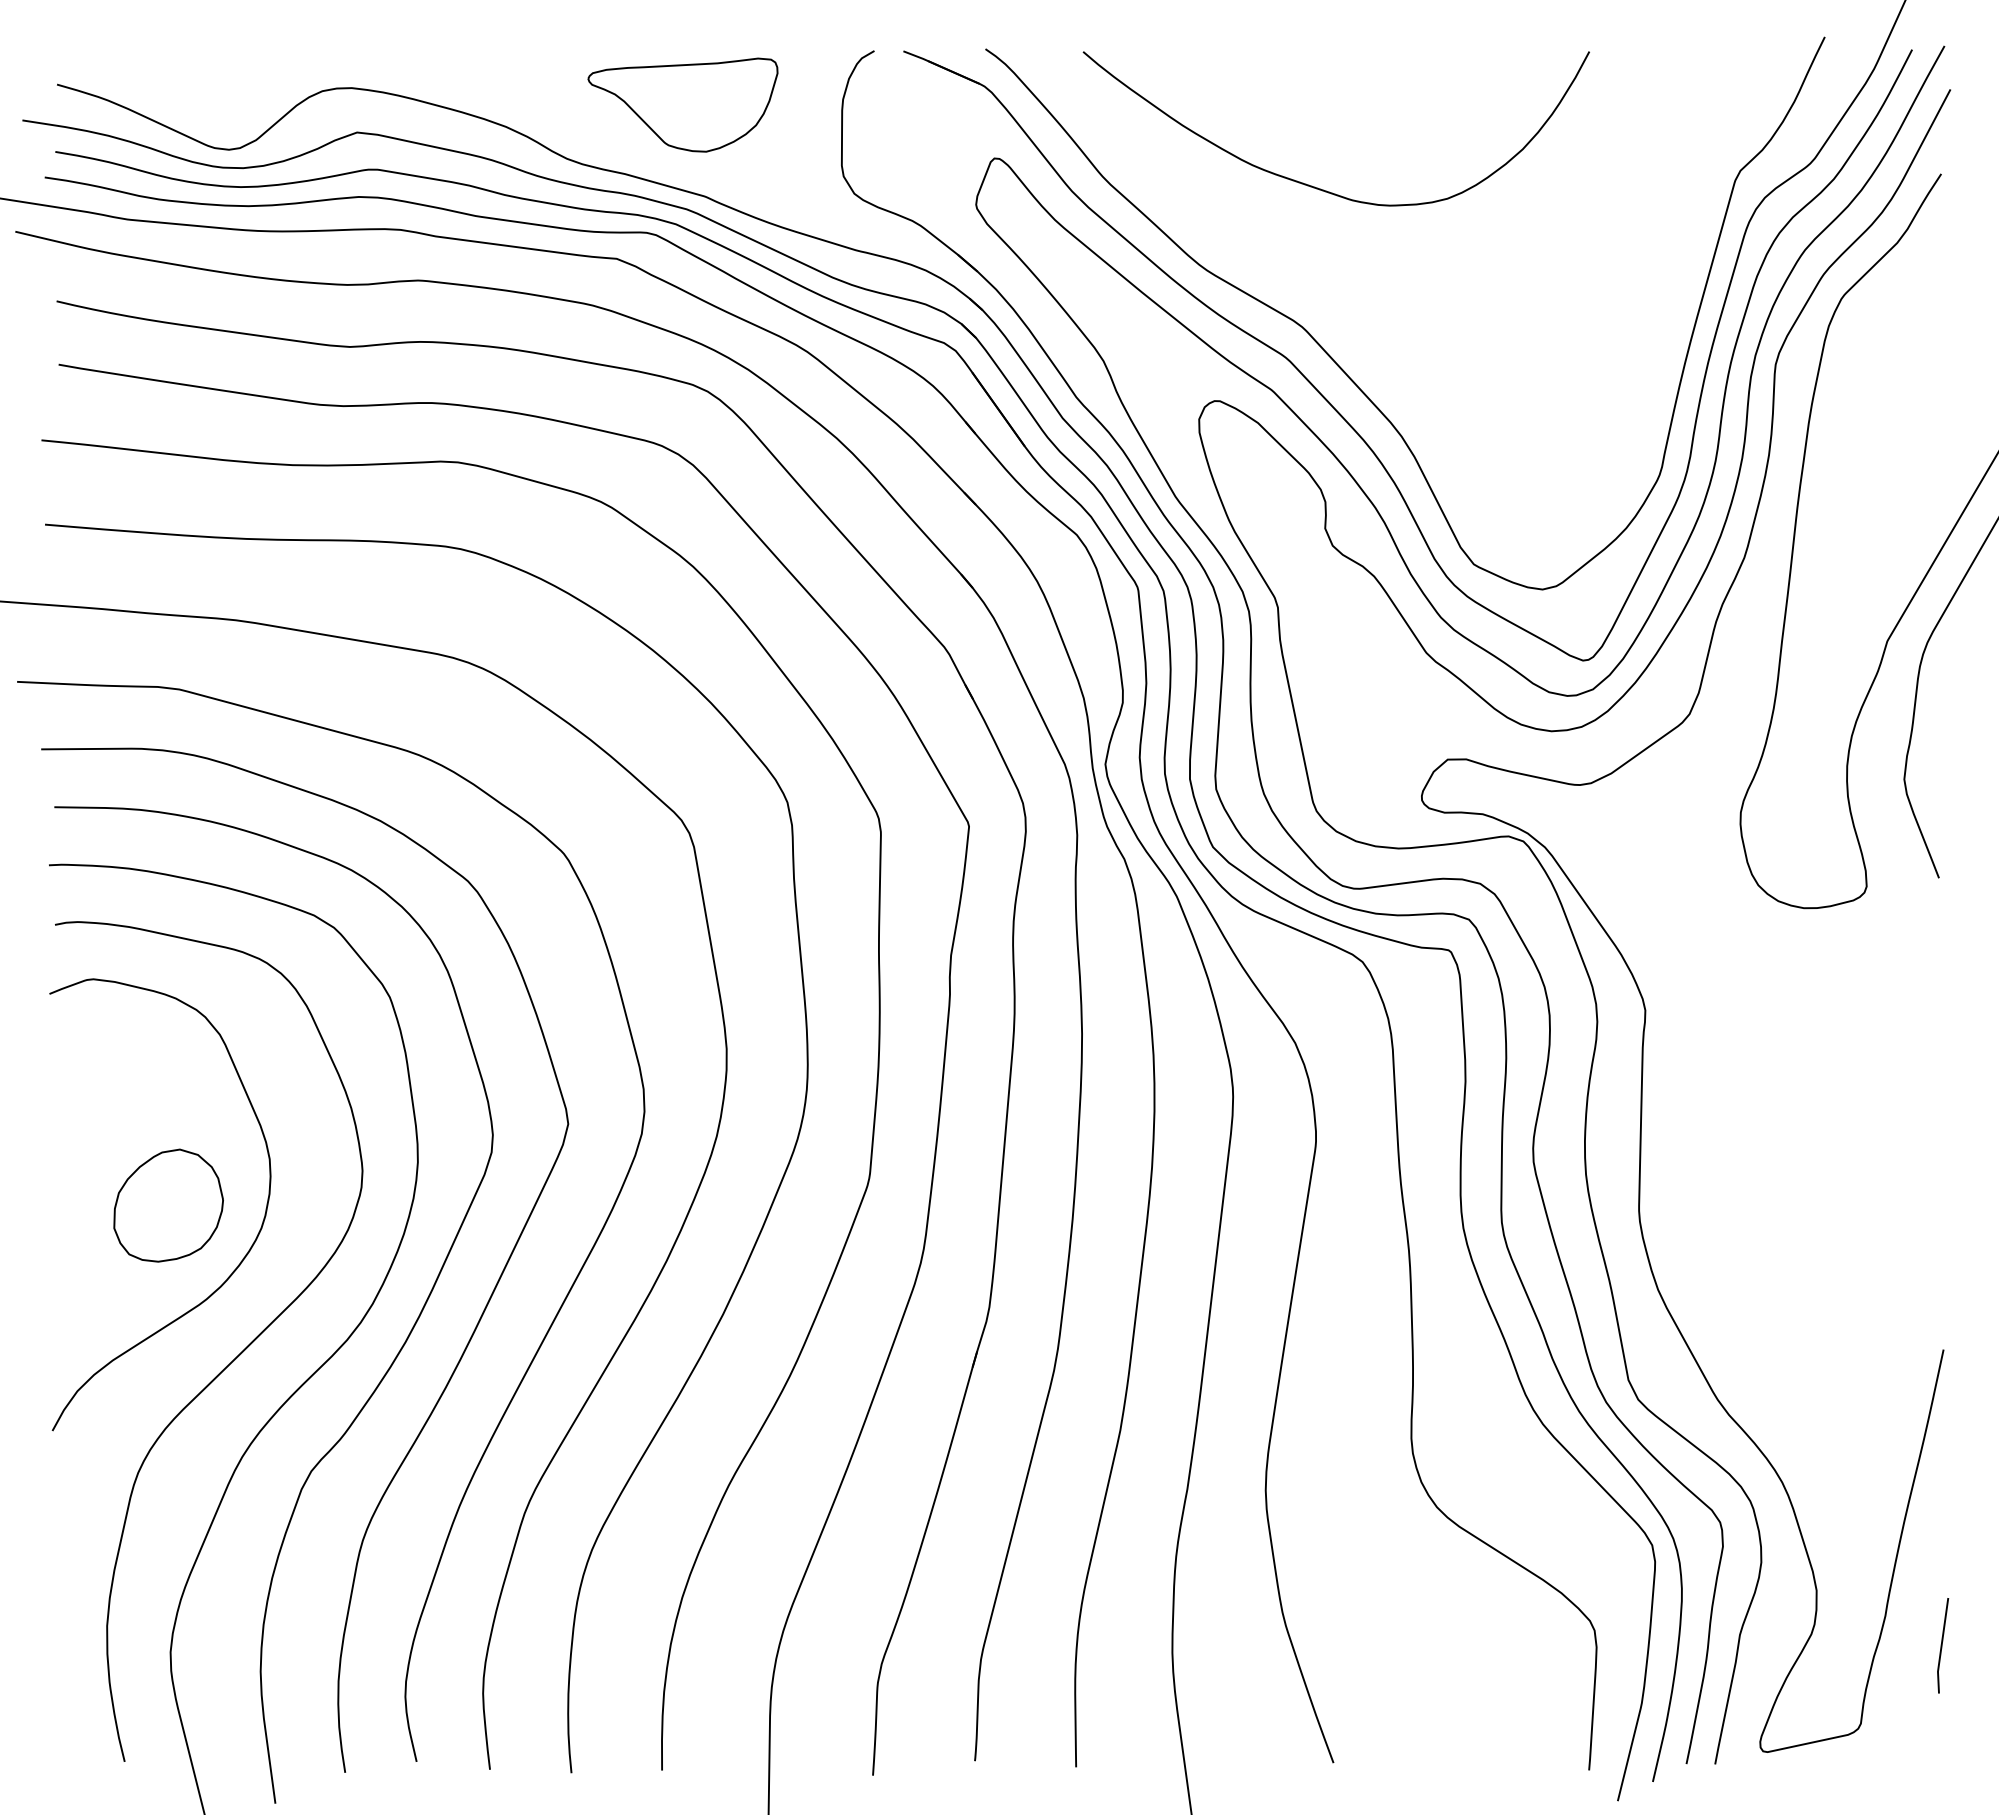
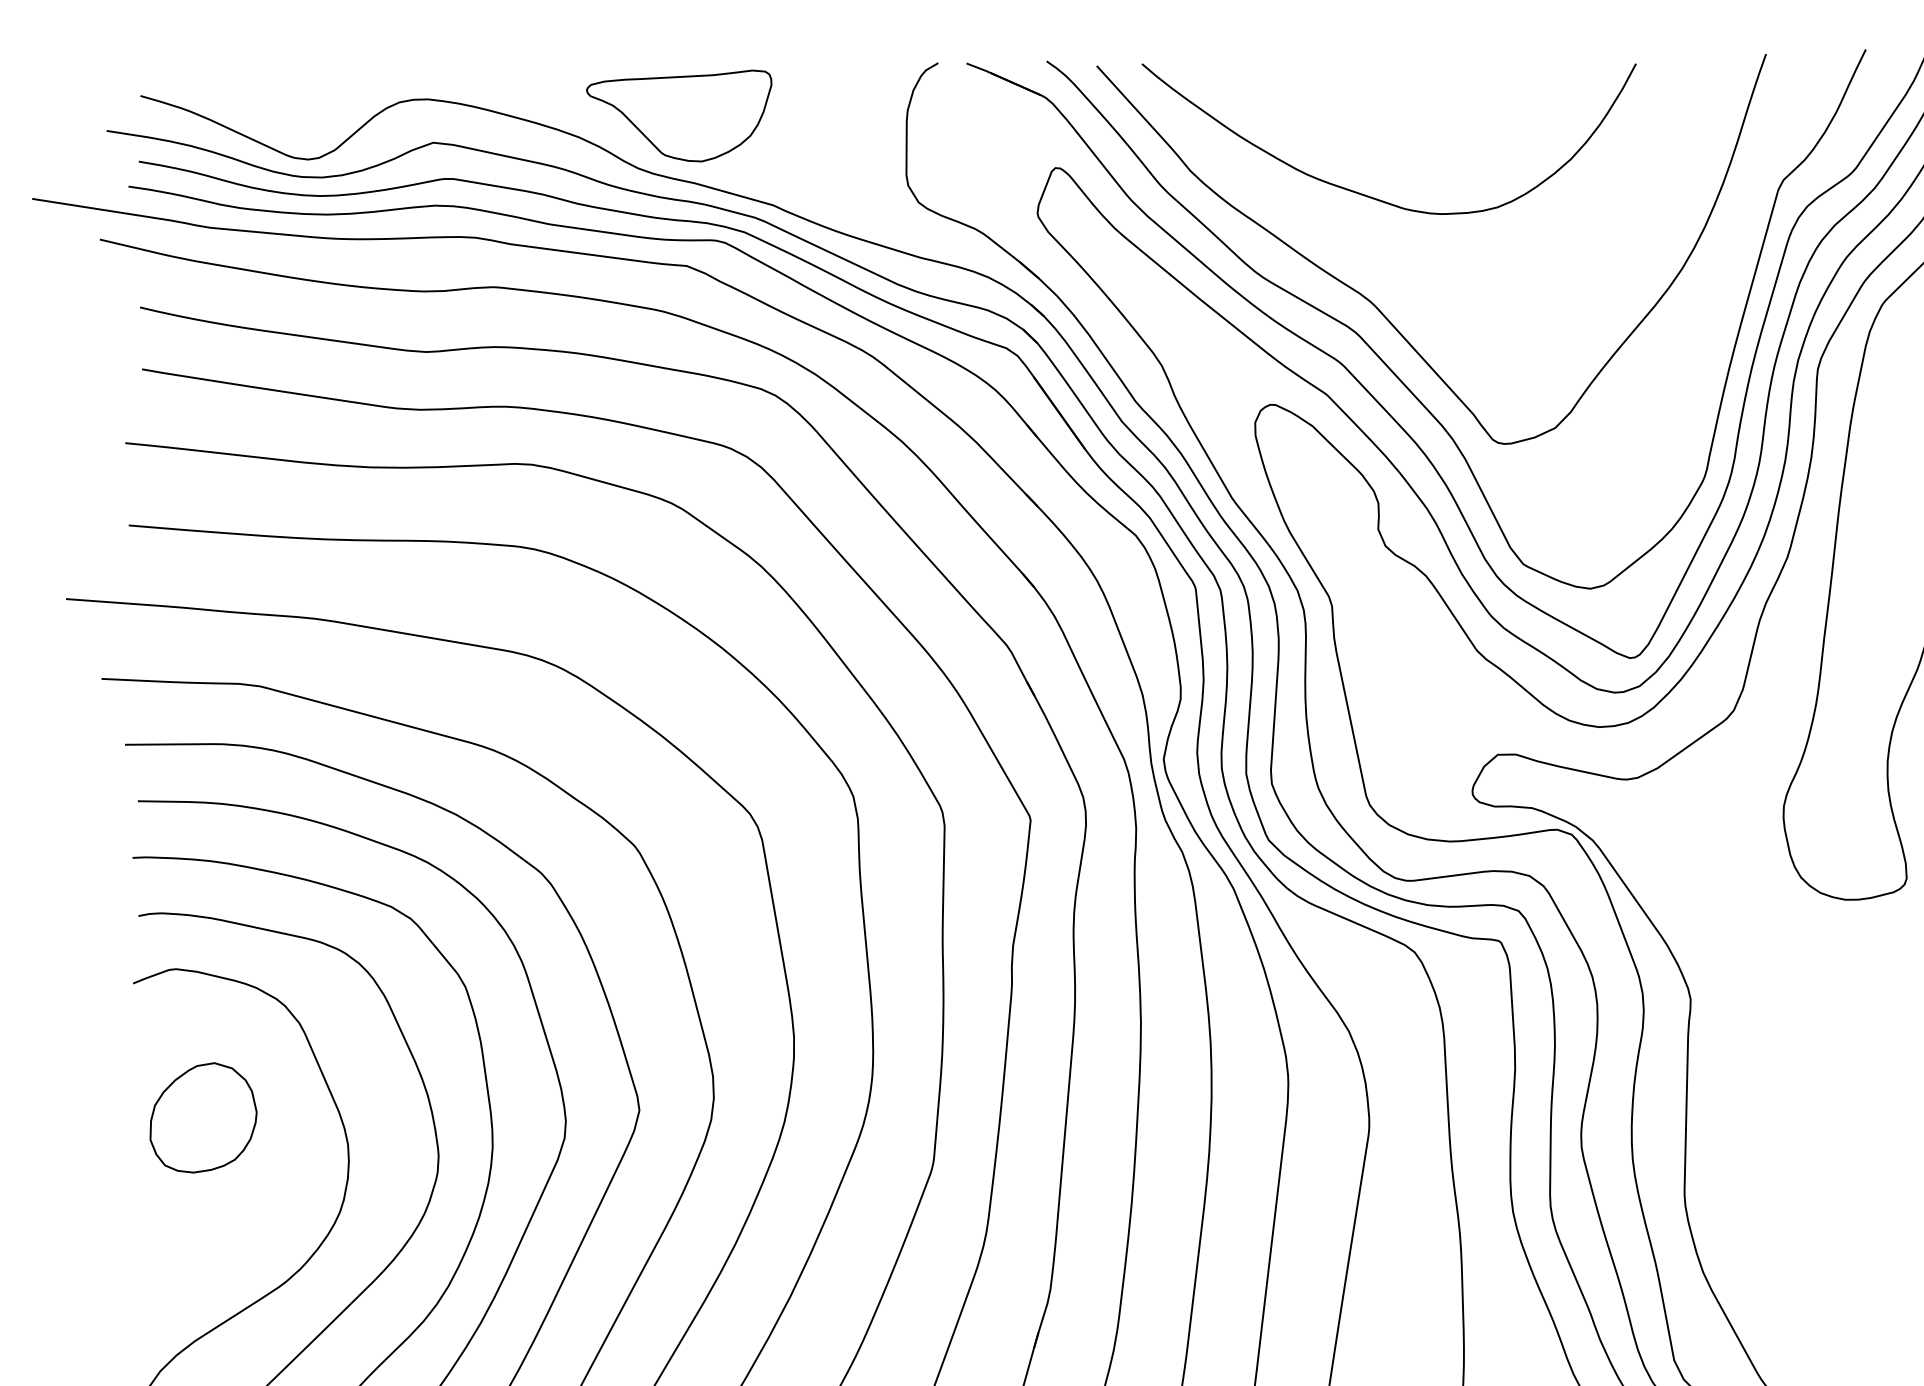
part: (682, 104) -> (678, 115), moved
curve: (1321, 298) -> (1374, 304), added
part: (168, 1205) -> (203, 1117), moved

